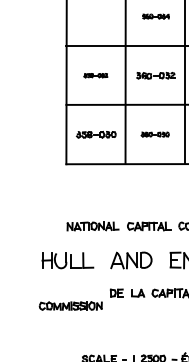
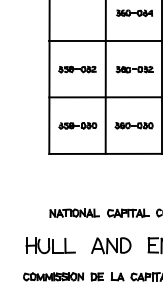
part: (155, 16) -> (134, 13), size x1.43
part: (95, 75) -> (77, 69), size x1.67
part: (154, 134) -> (133, 125), size x1.43
part: (70, 305) -> (53, 276), moved

